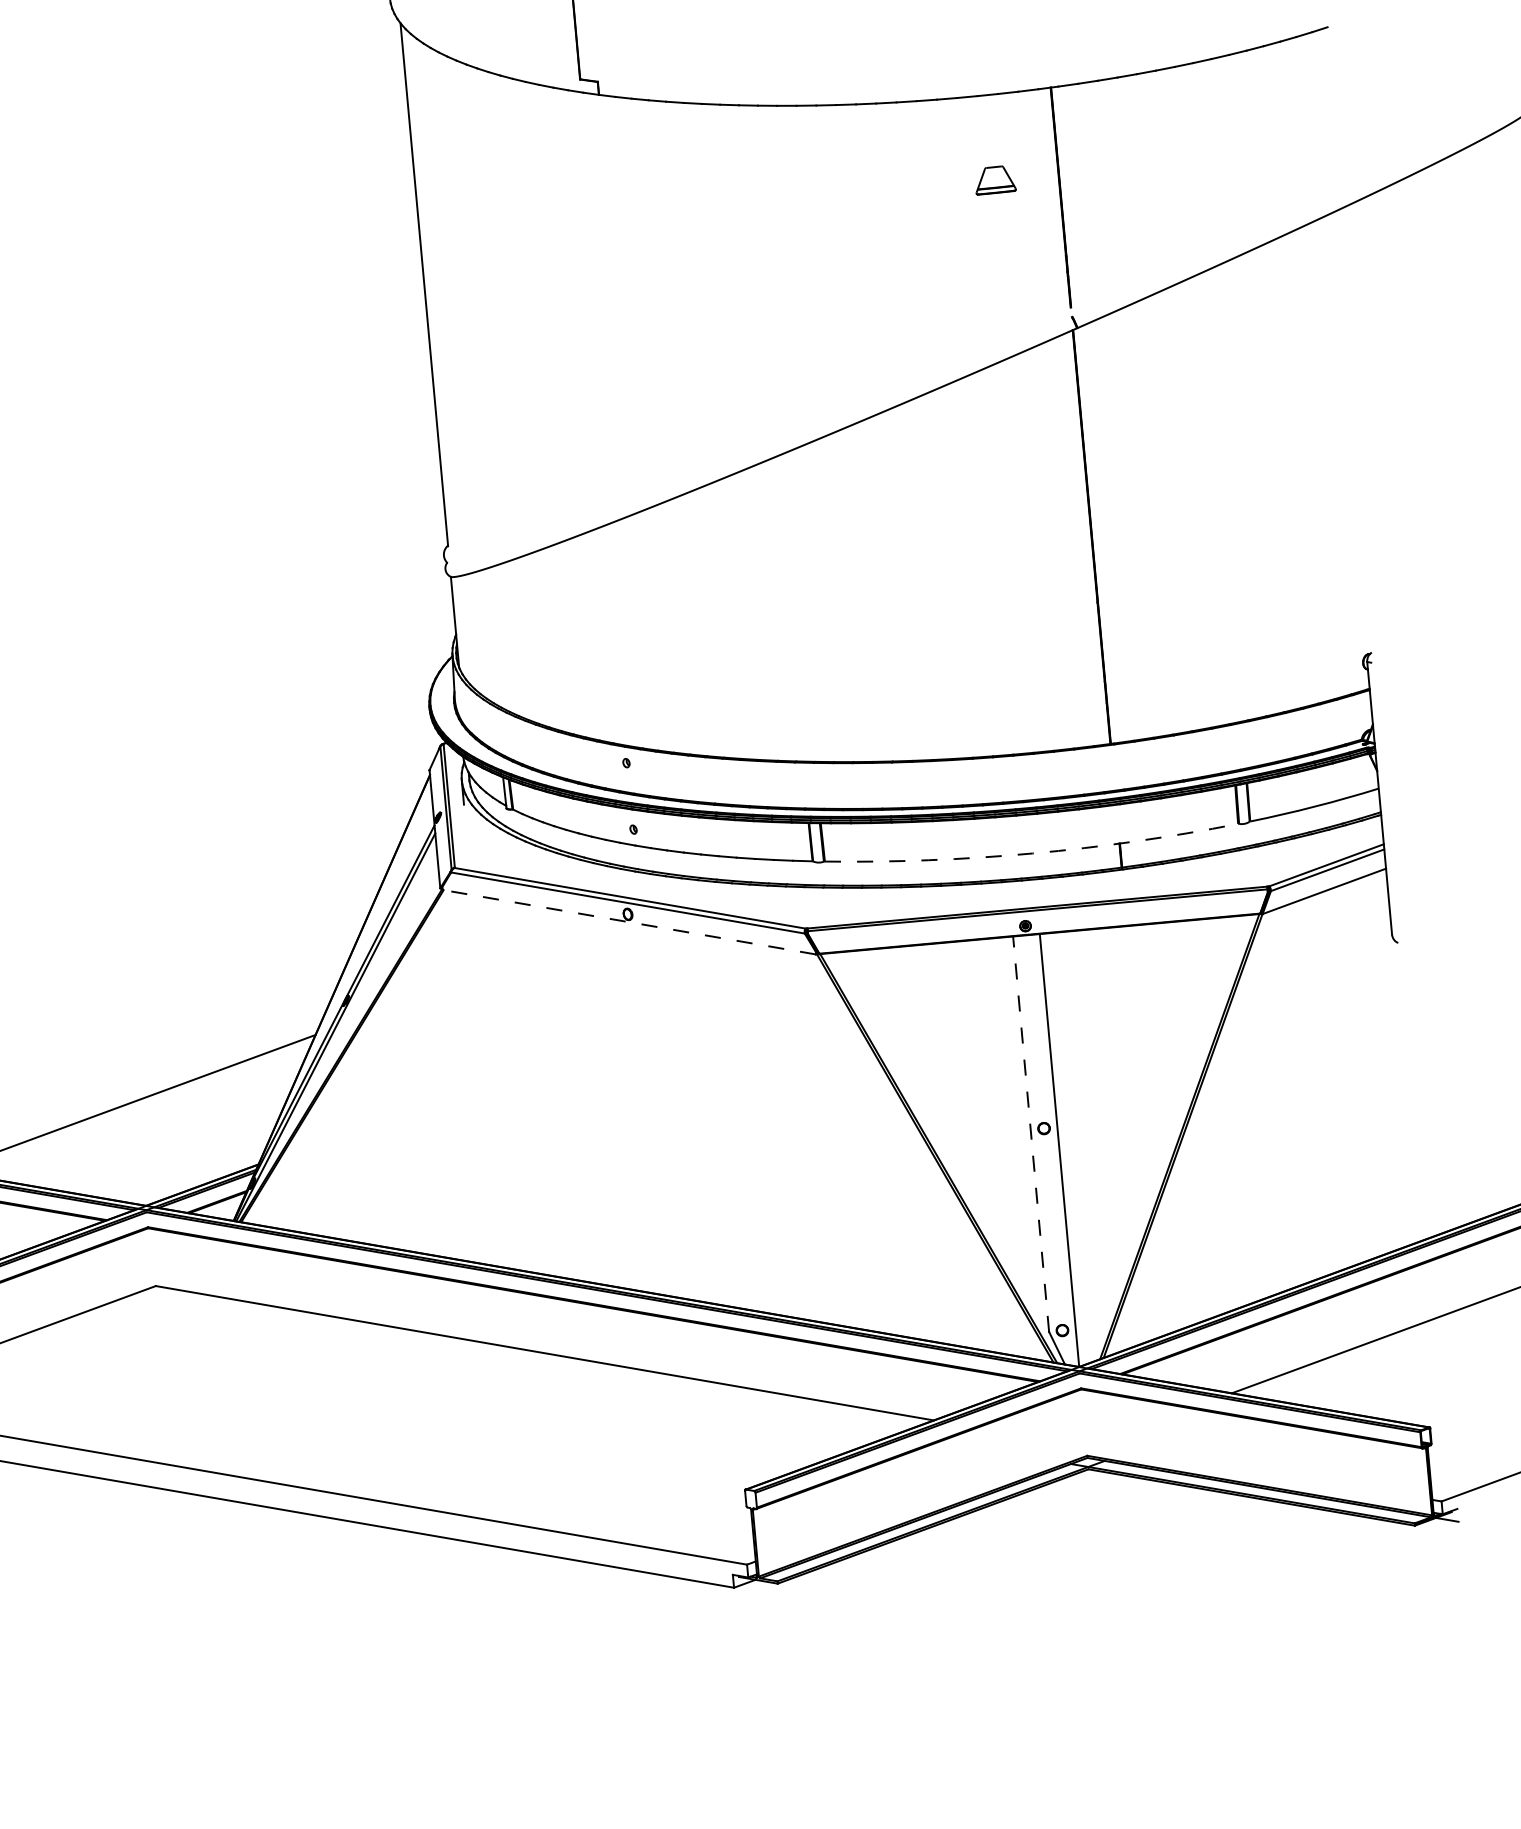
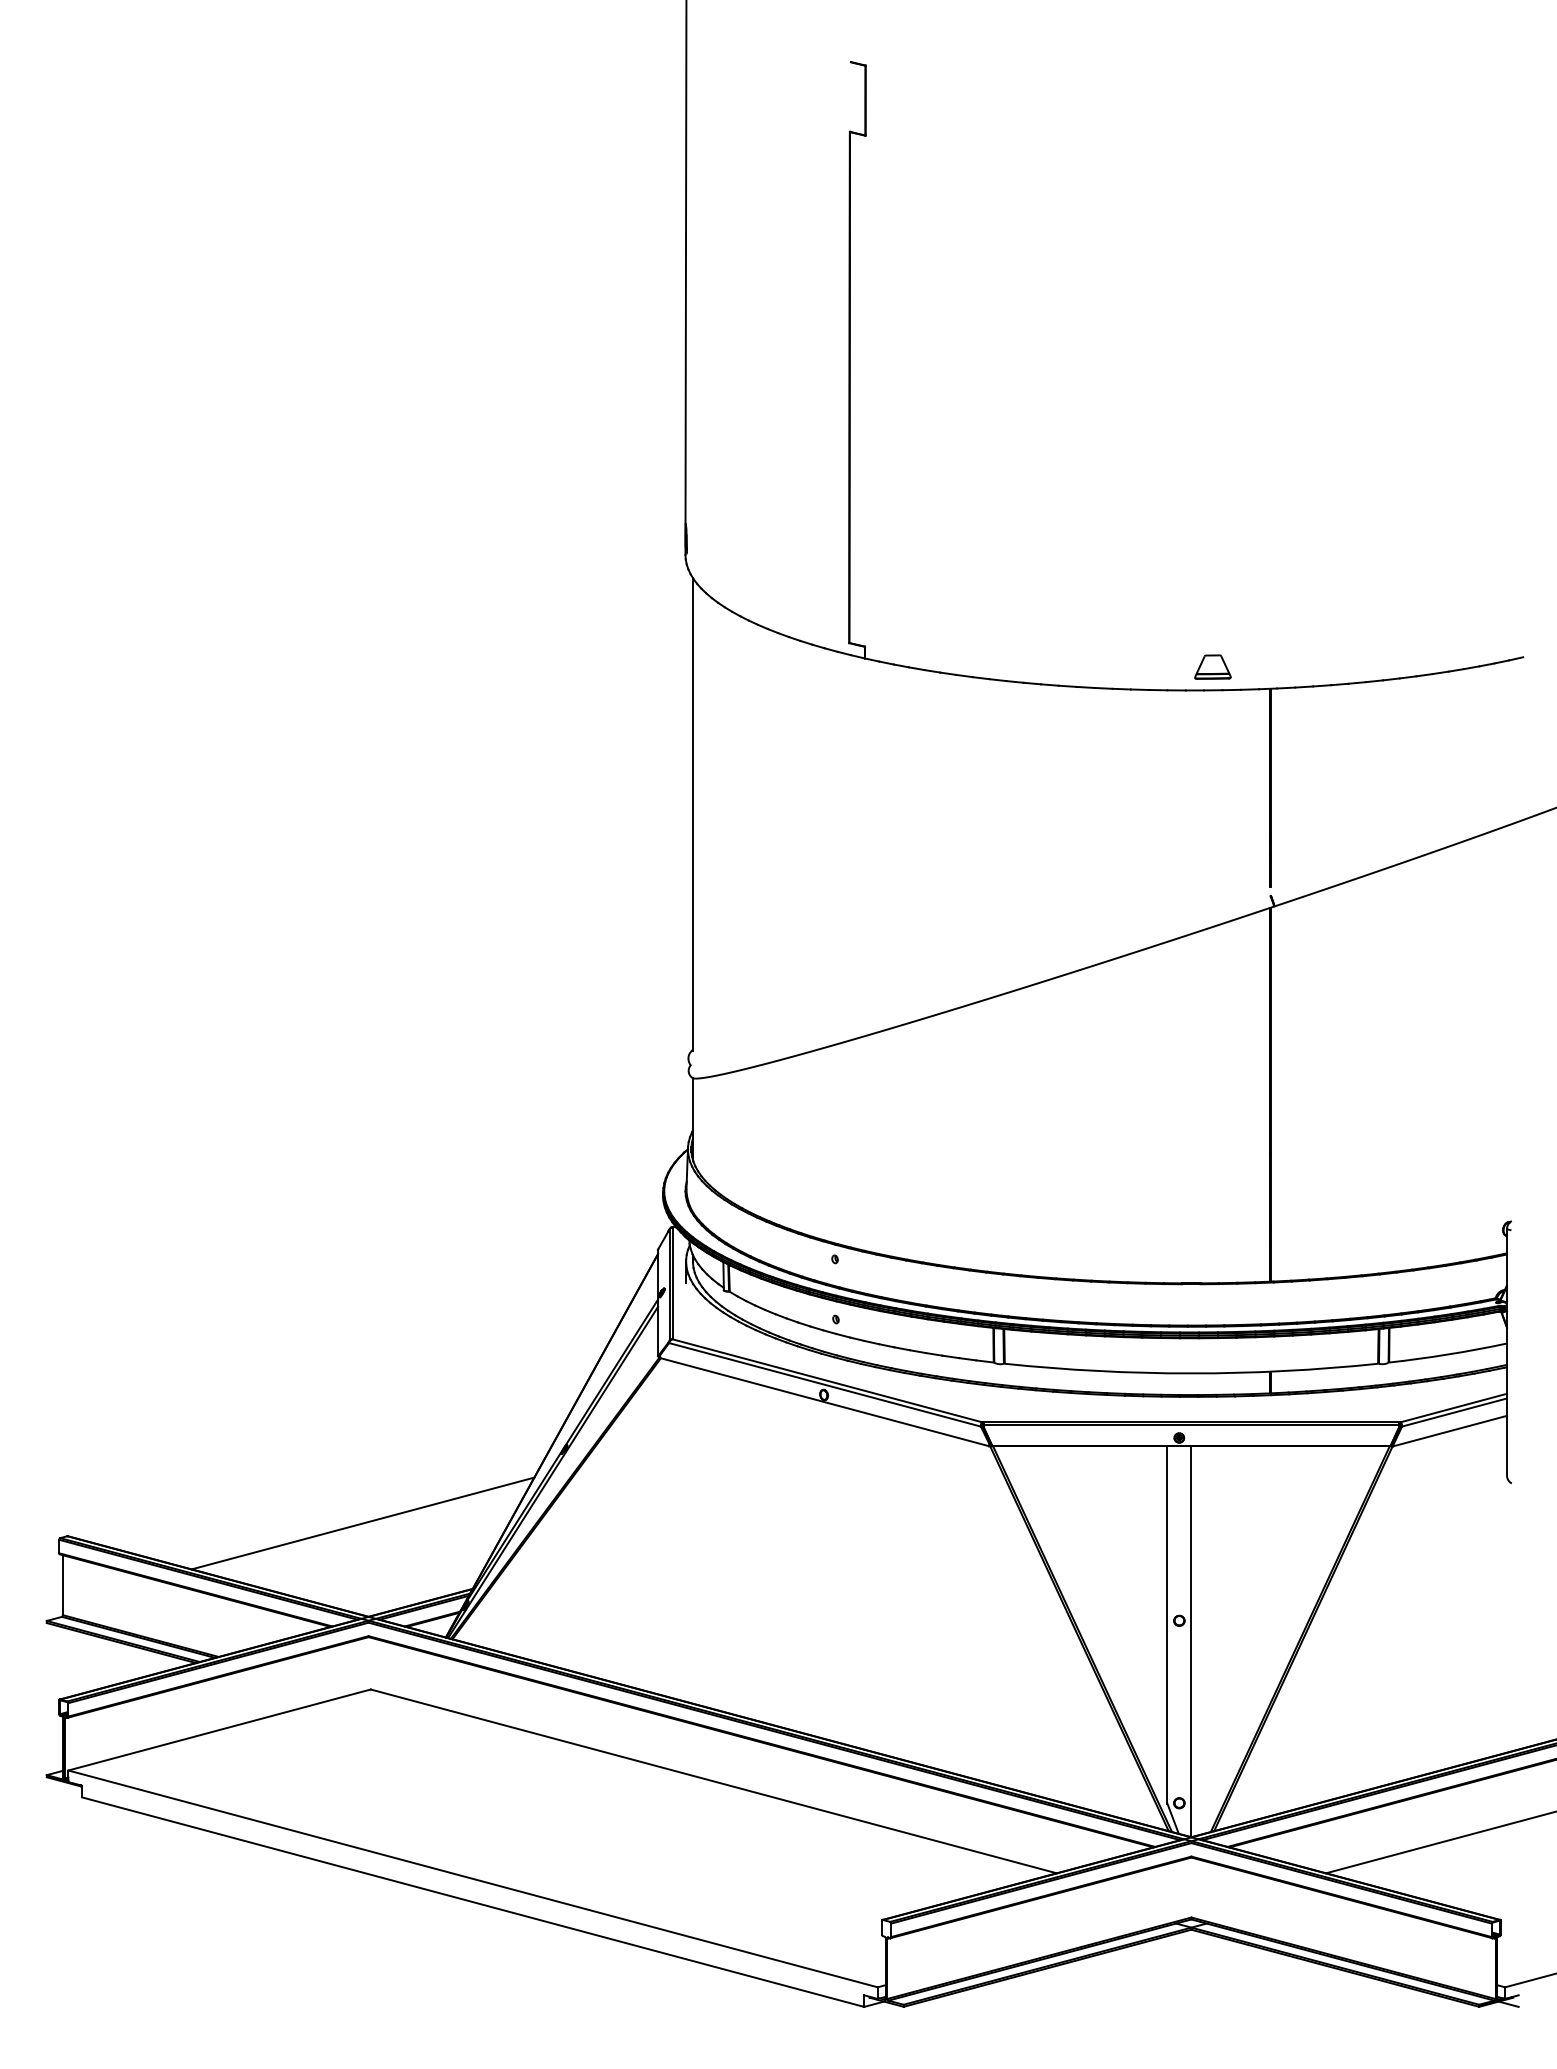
part: (994, 179) -> (1212, 666), moved
arc: (1032, 853) -> (1191, 1373), dashed -> solid
line: (629, 921) -> (824, 1401), dashed -> solid
line: (1031, 1133) -> (1167, 1624), dashed -> solid

